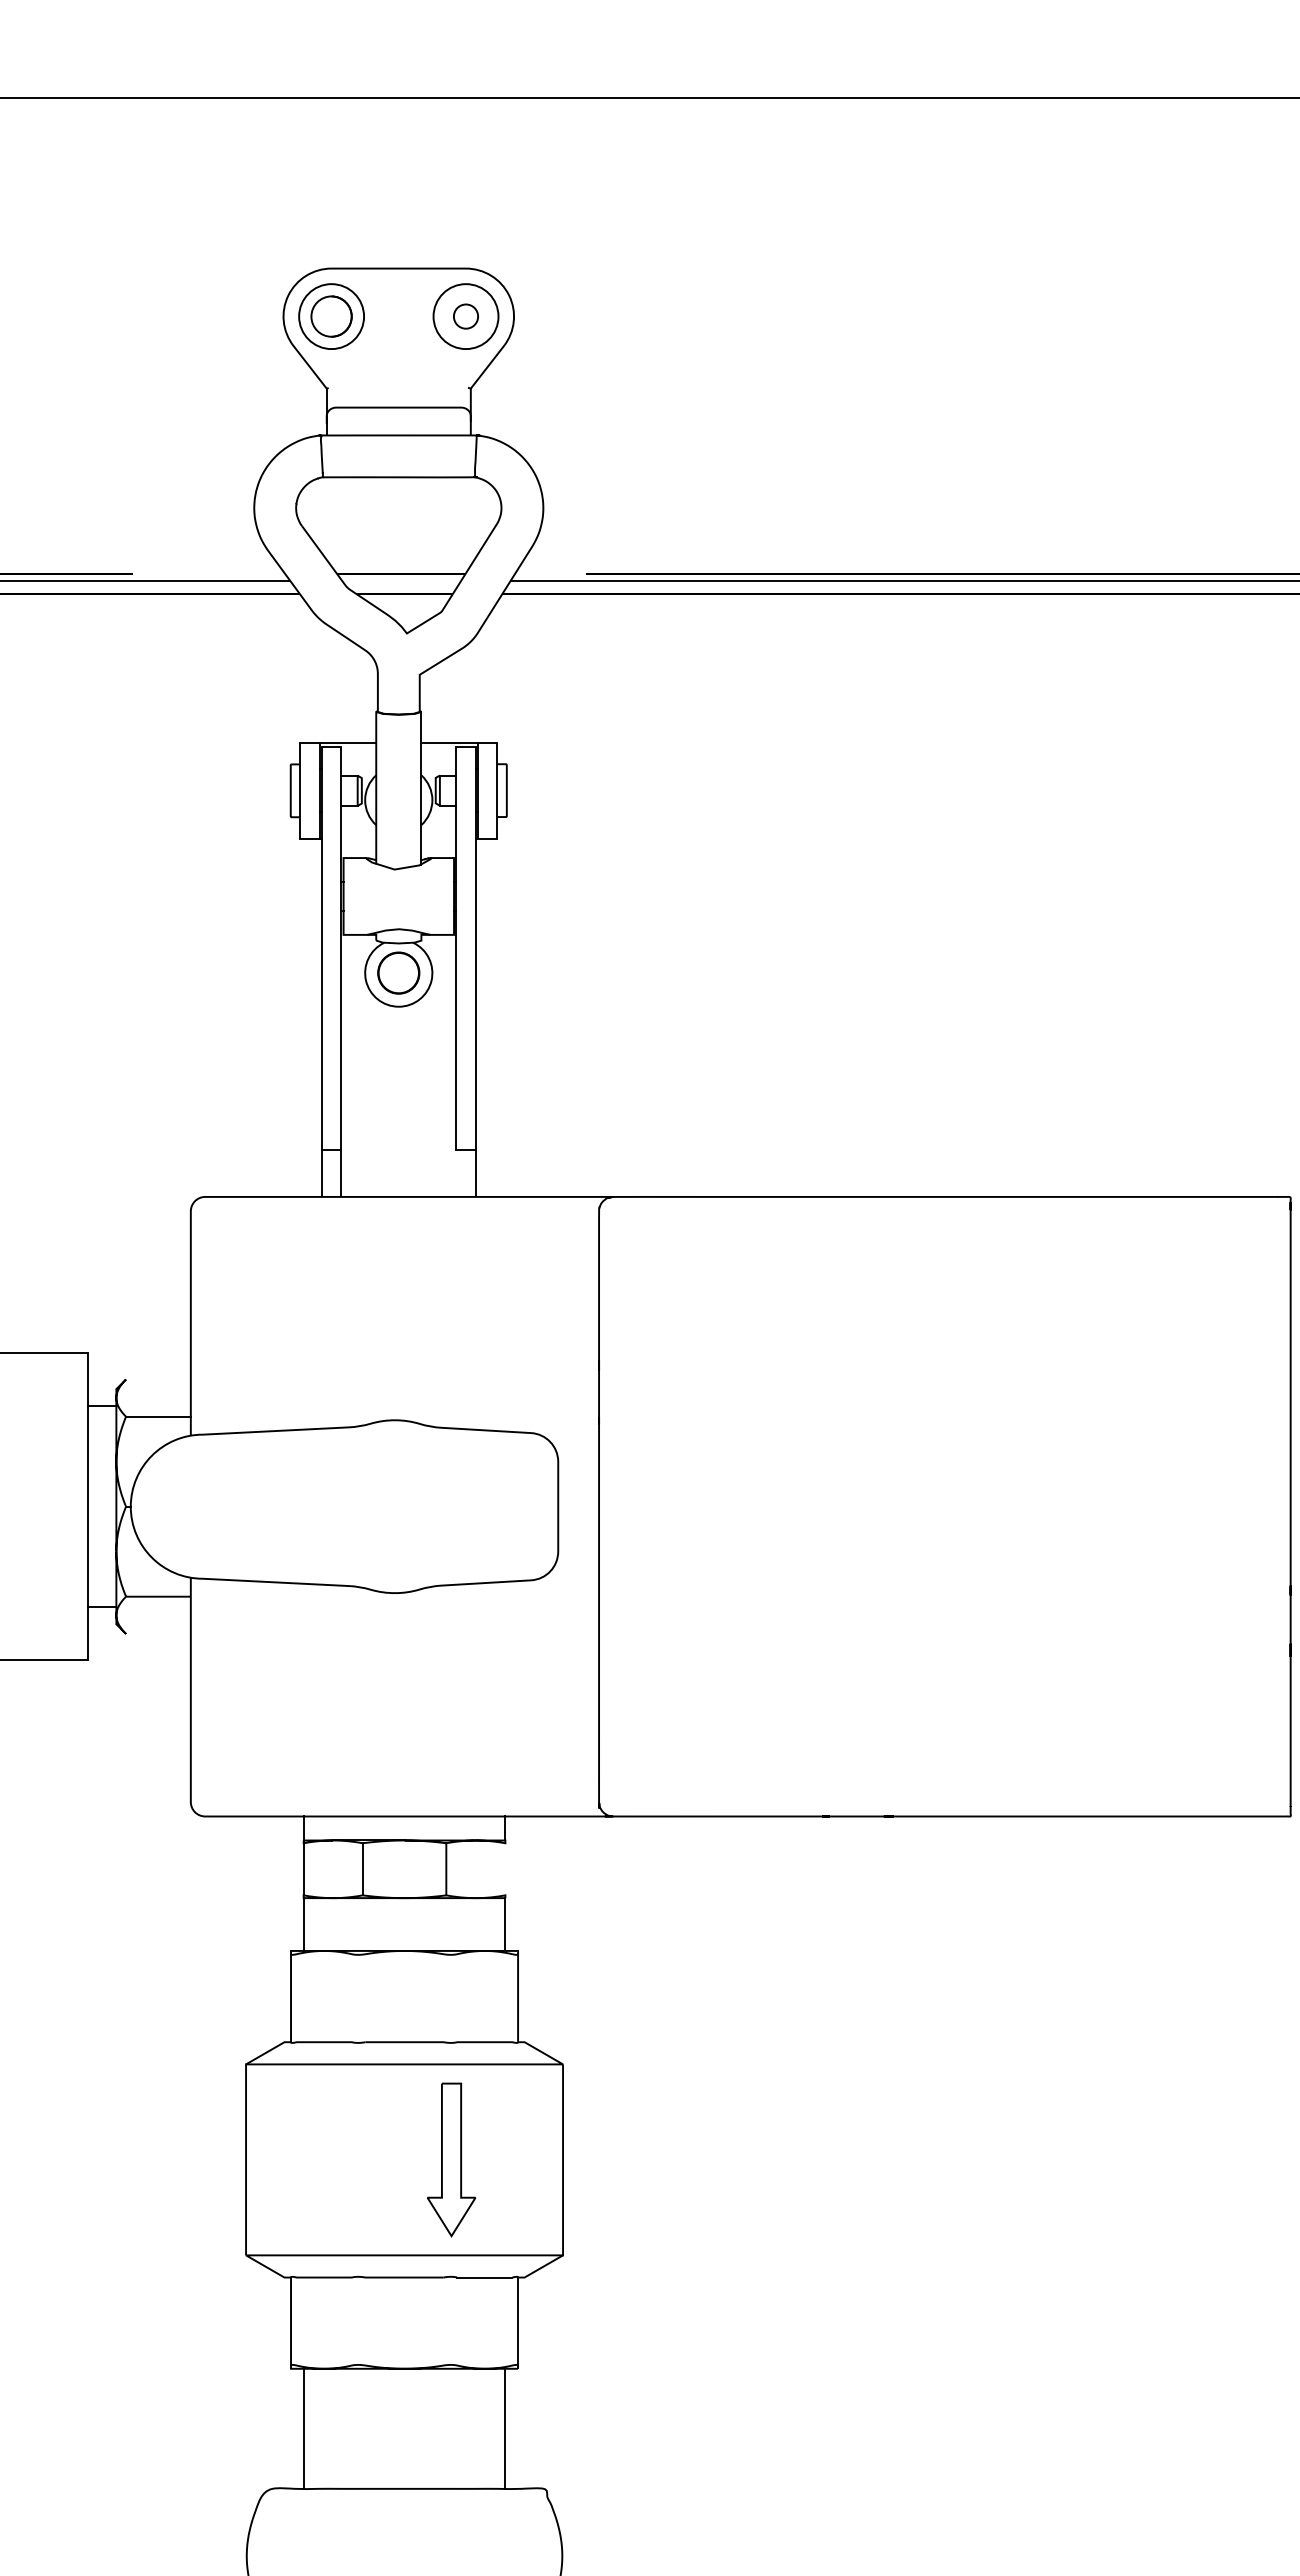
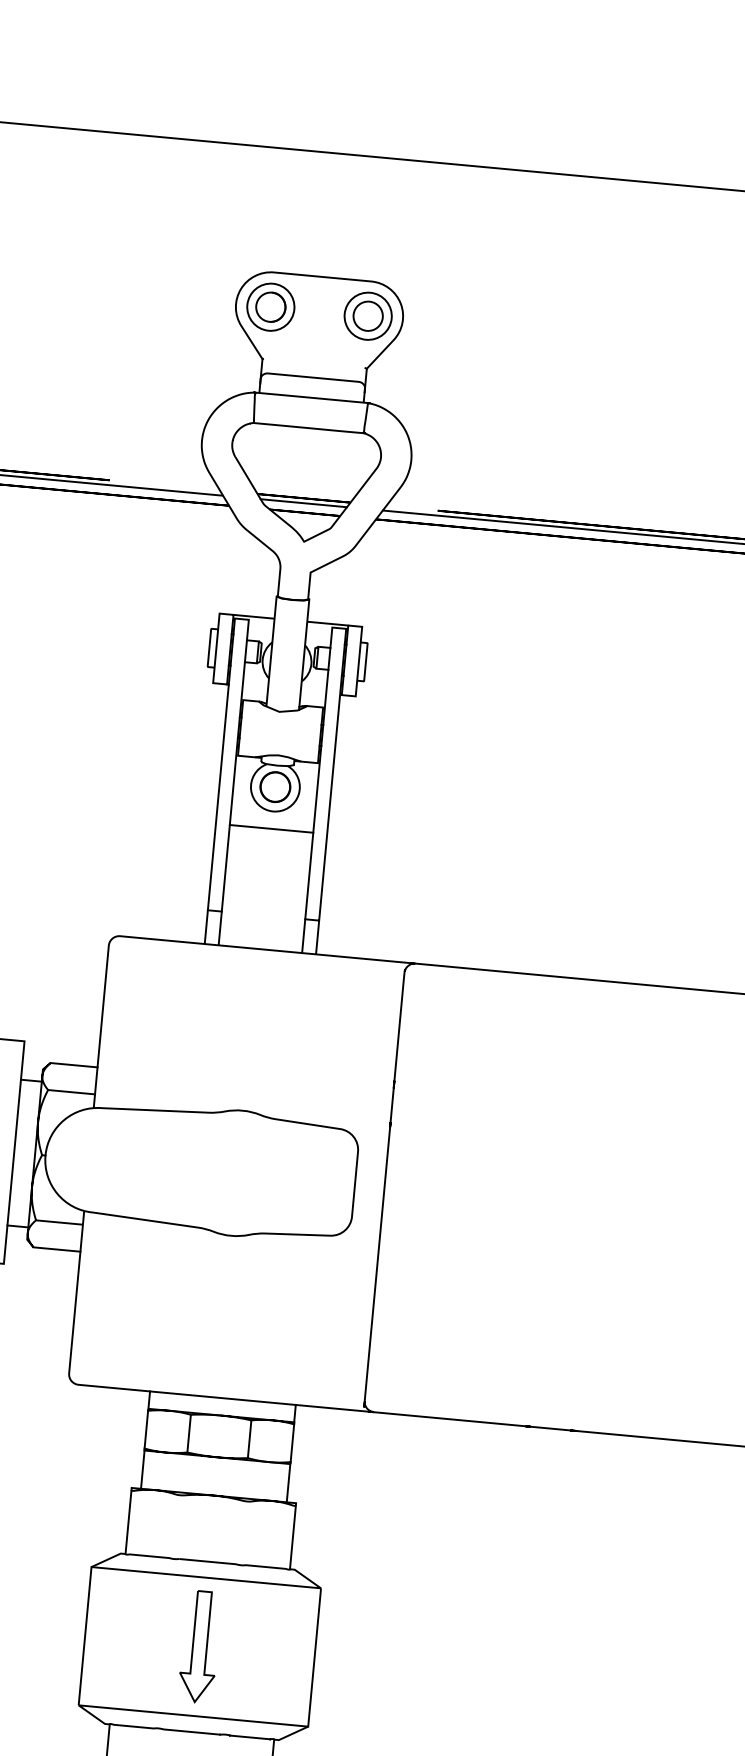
circle: (465, 316) -> (367, 316), size x1.67
line: (401, 580) -> (303, 503), added
line: (398, 1030) -> (271, 828), added
line: (456, 1173) -> (303, 936), added
line: (158, 1379) -> (74, 1065), added
line: (158, 1633) -> (57, 1249), added
line: (505, 1869) -> (292, 1443), added
part: (451, 2159) -> (199, 1646), moved

